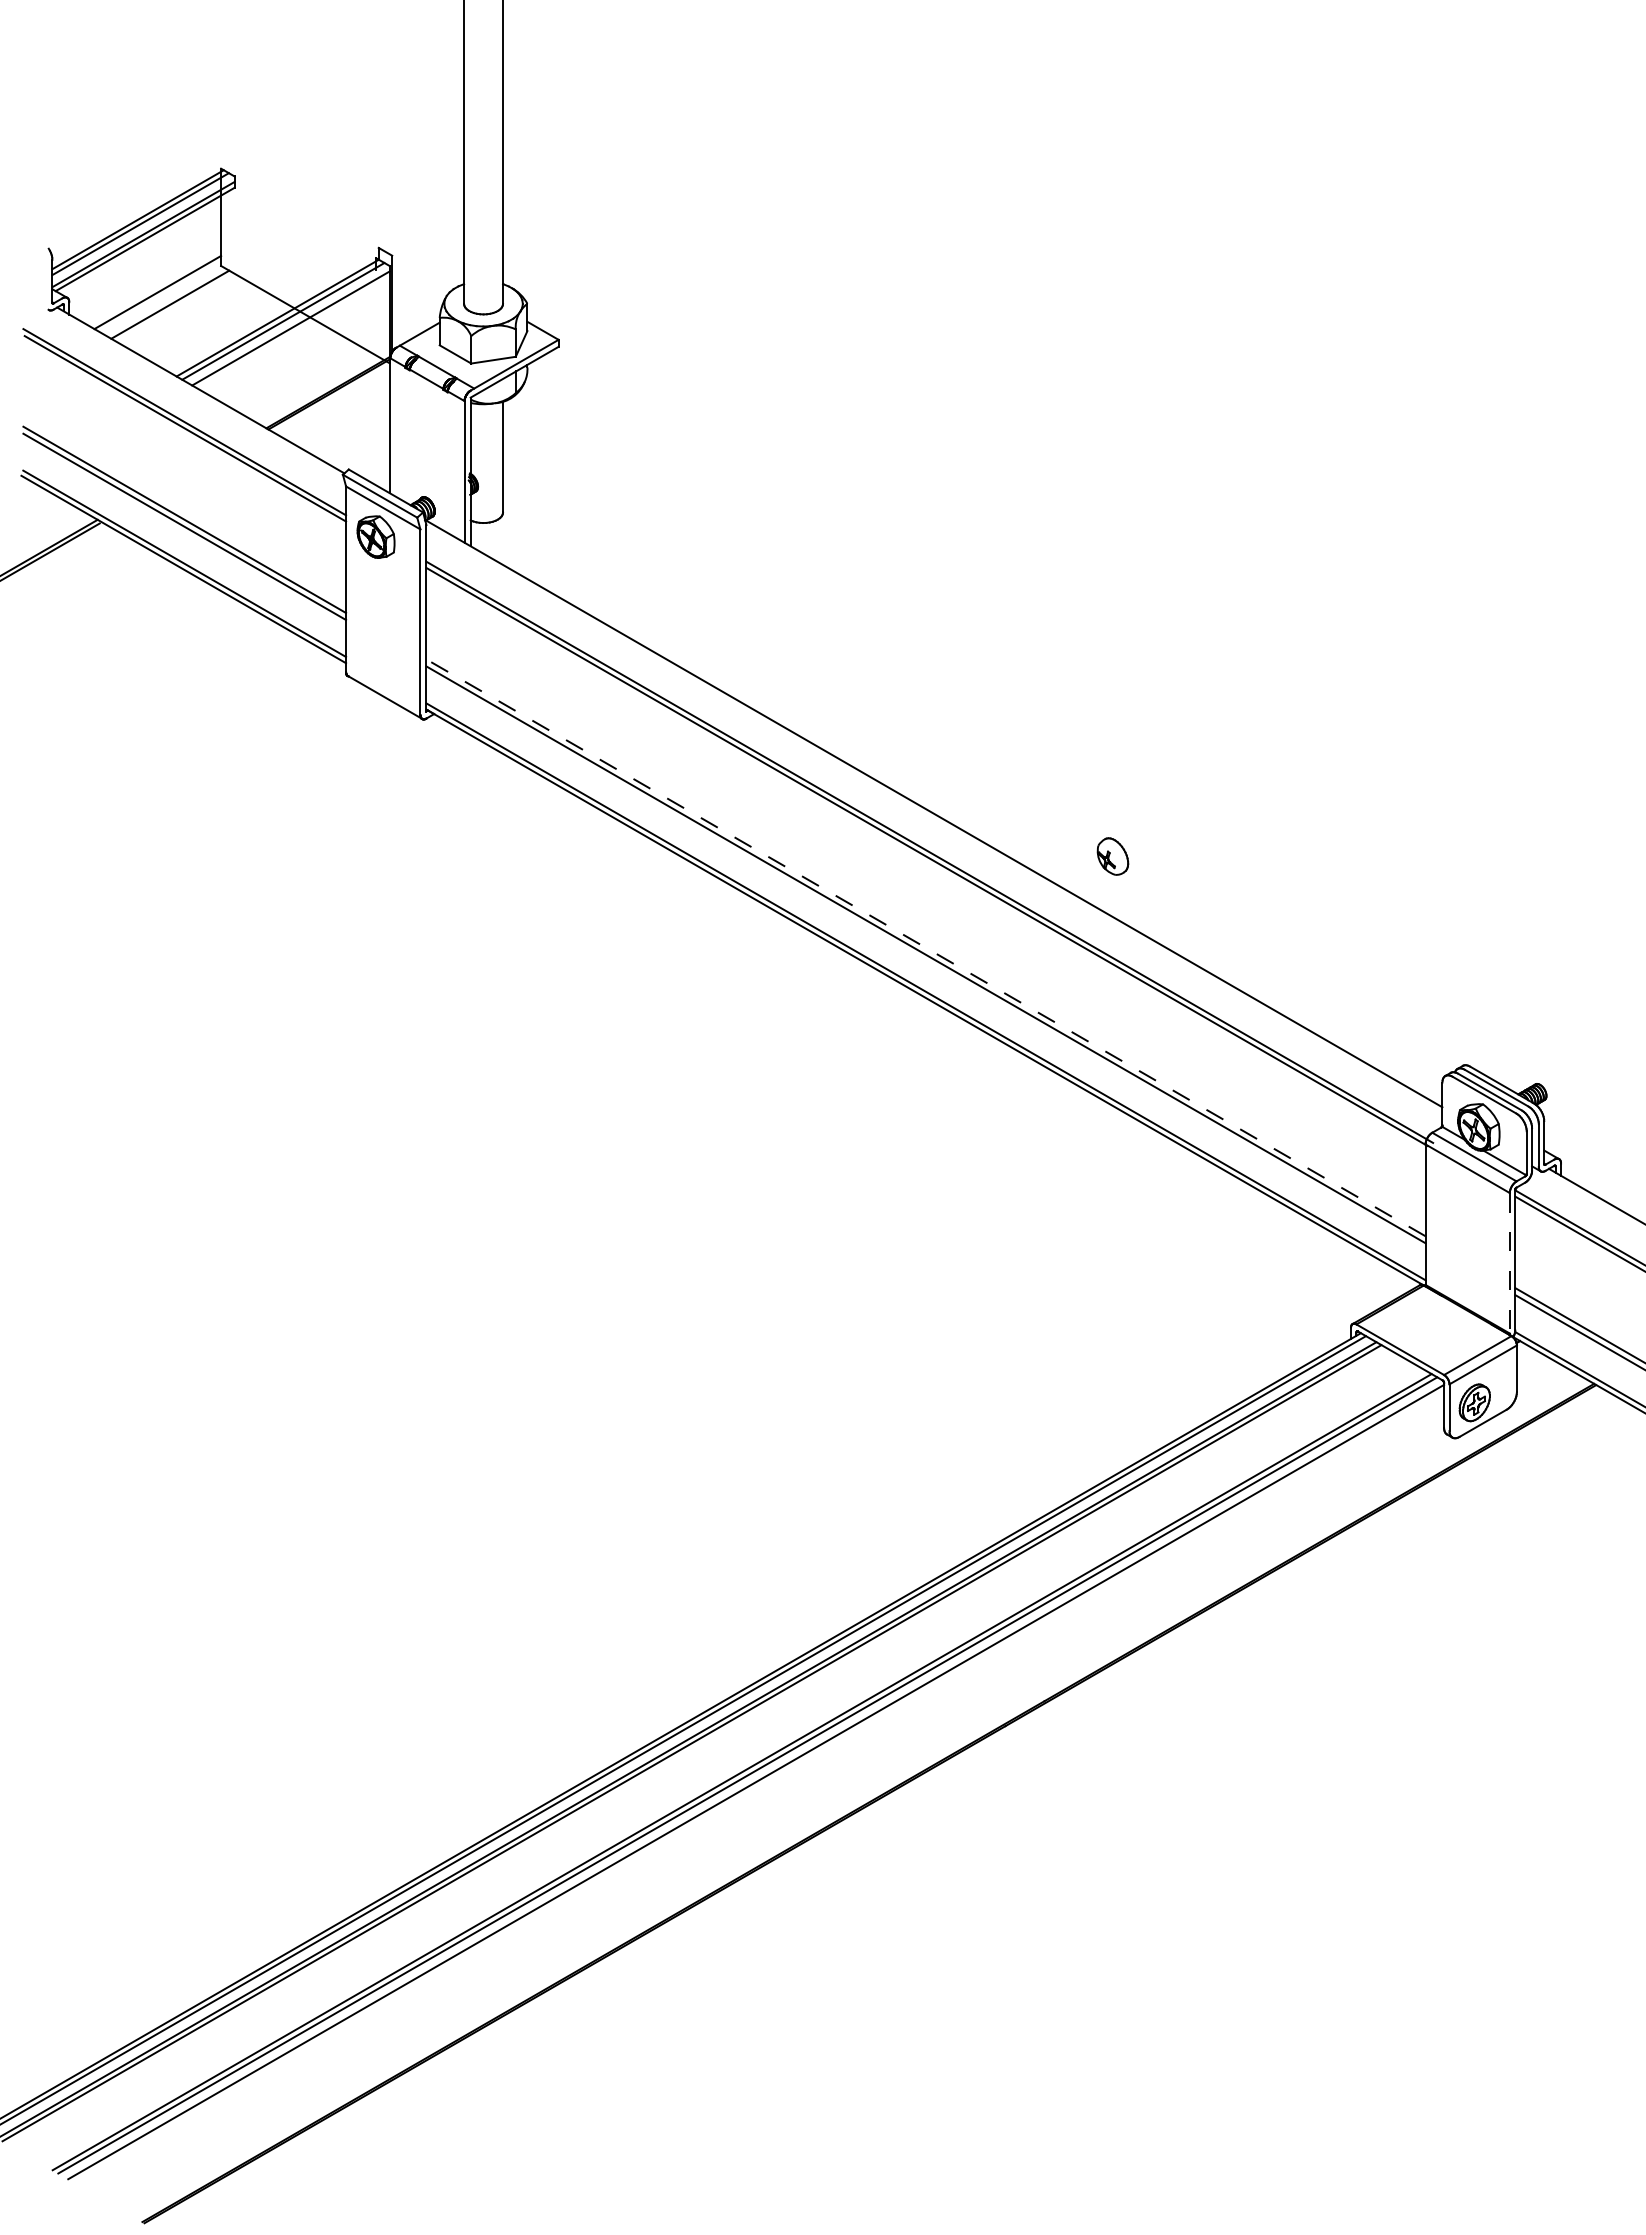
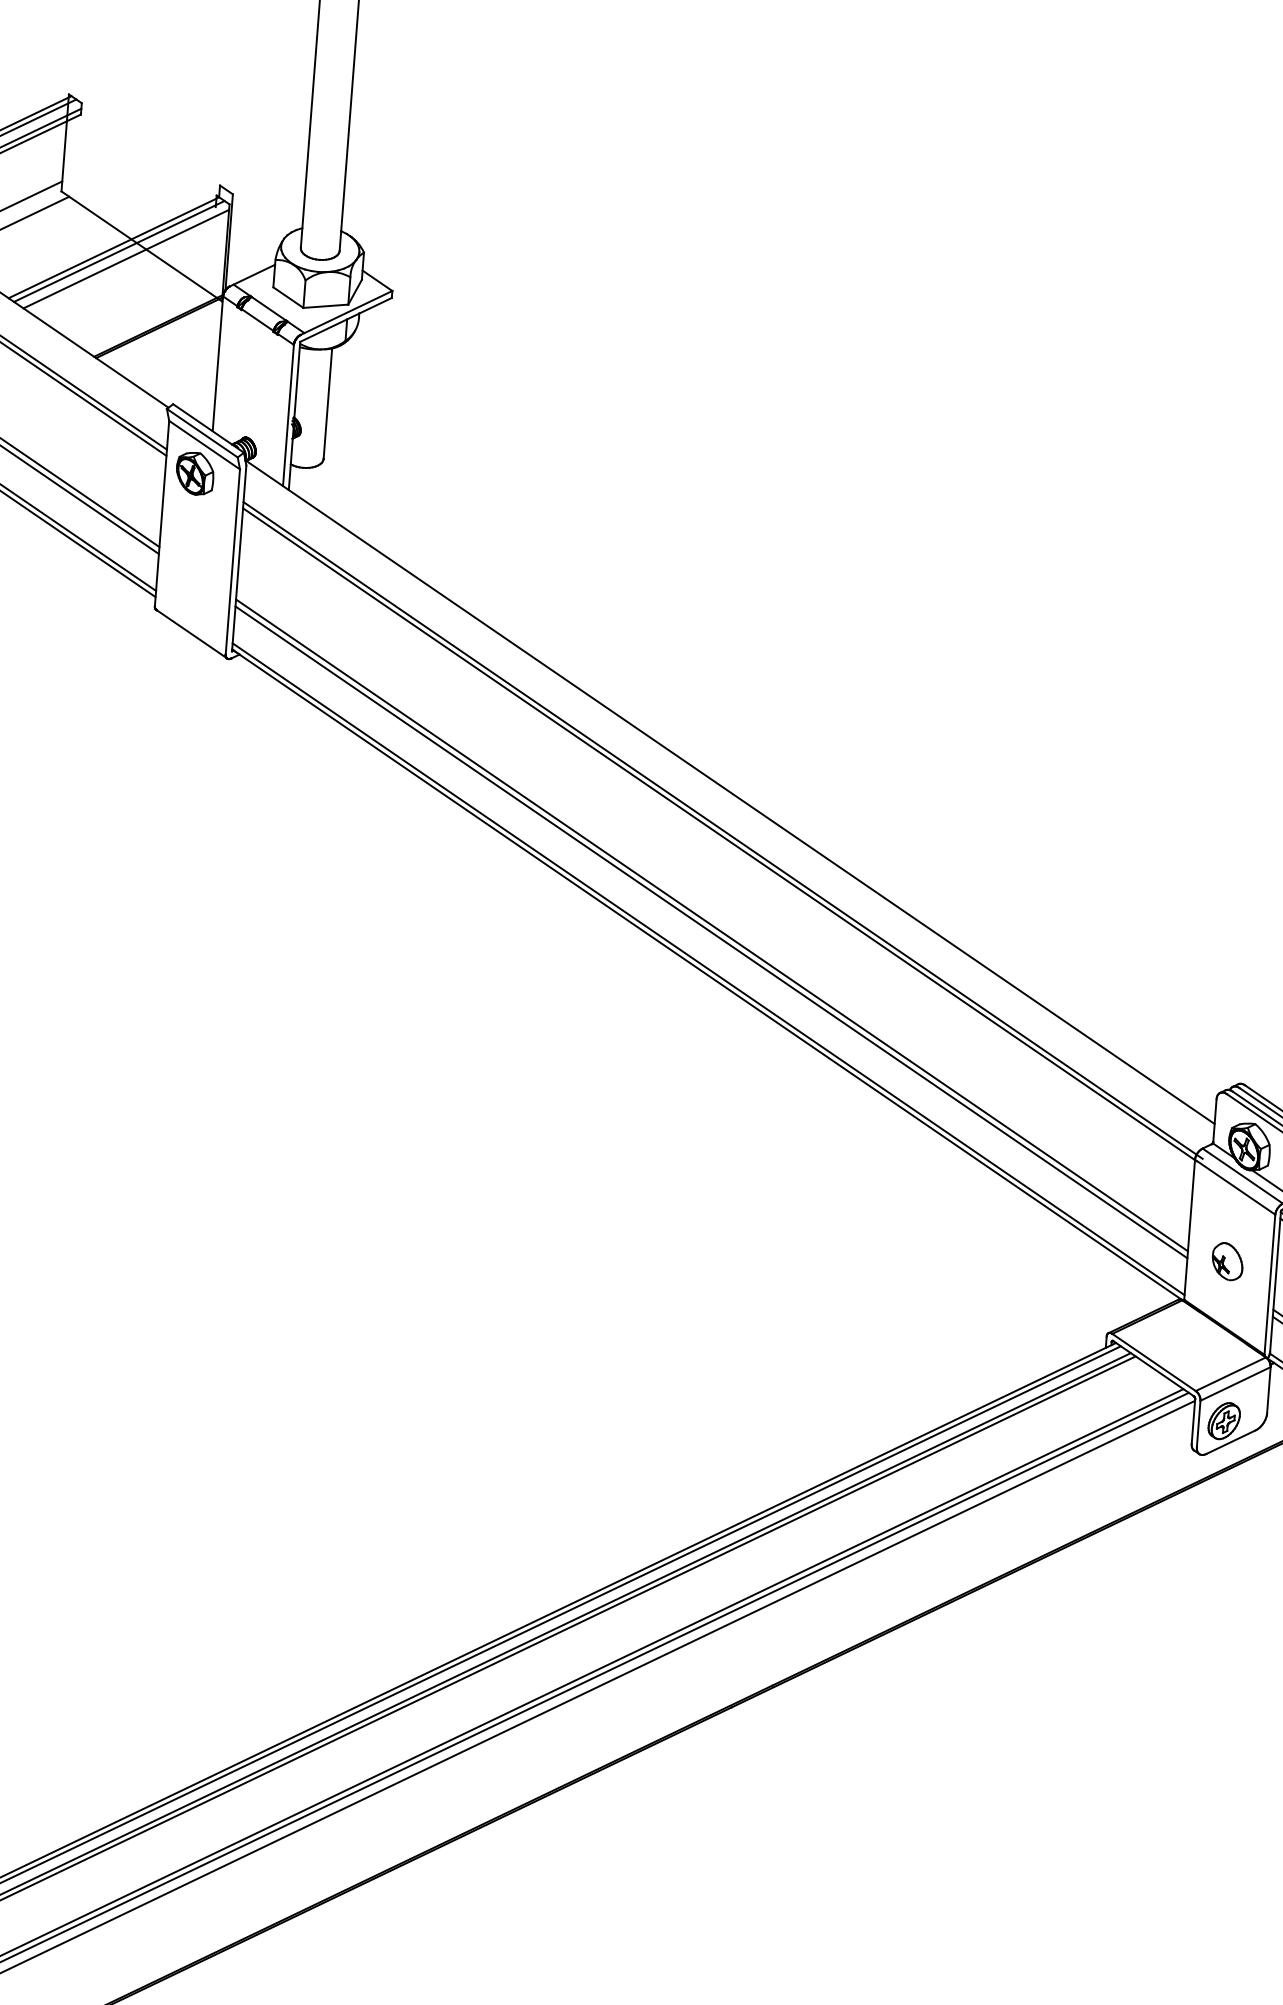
part: (1112, 856) -> (1227, 1261), moved
line: (926, 947) -> (712, 925), dashed -> solid
line: (1509, 1263) -> (1269, 1284), dashed -> solid

